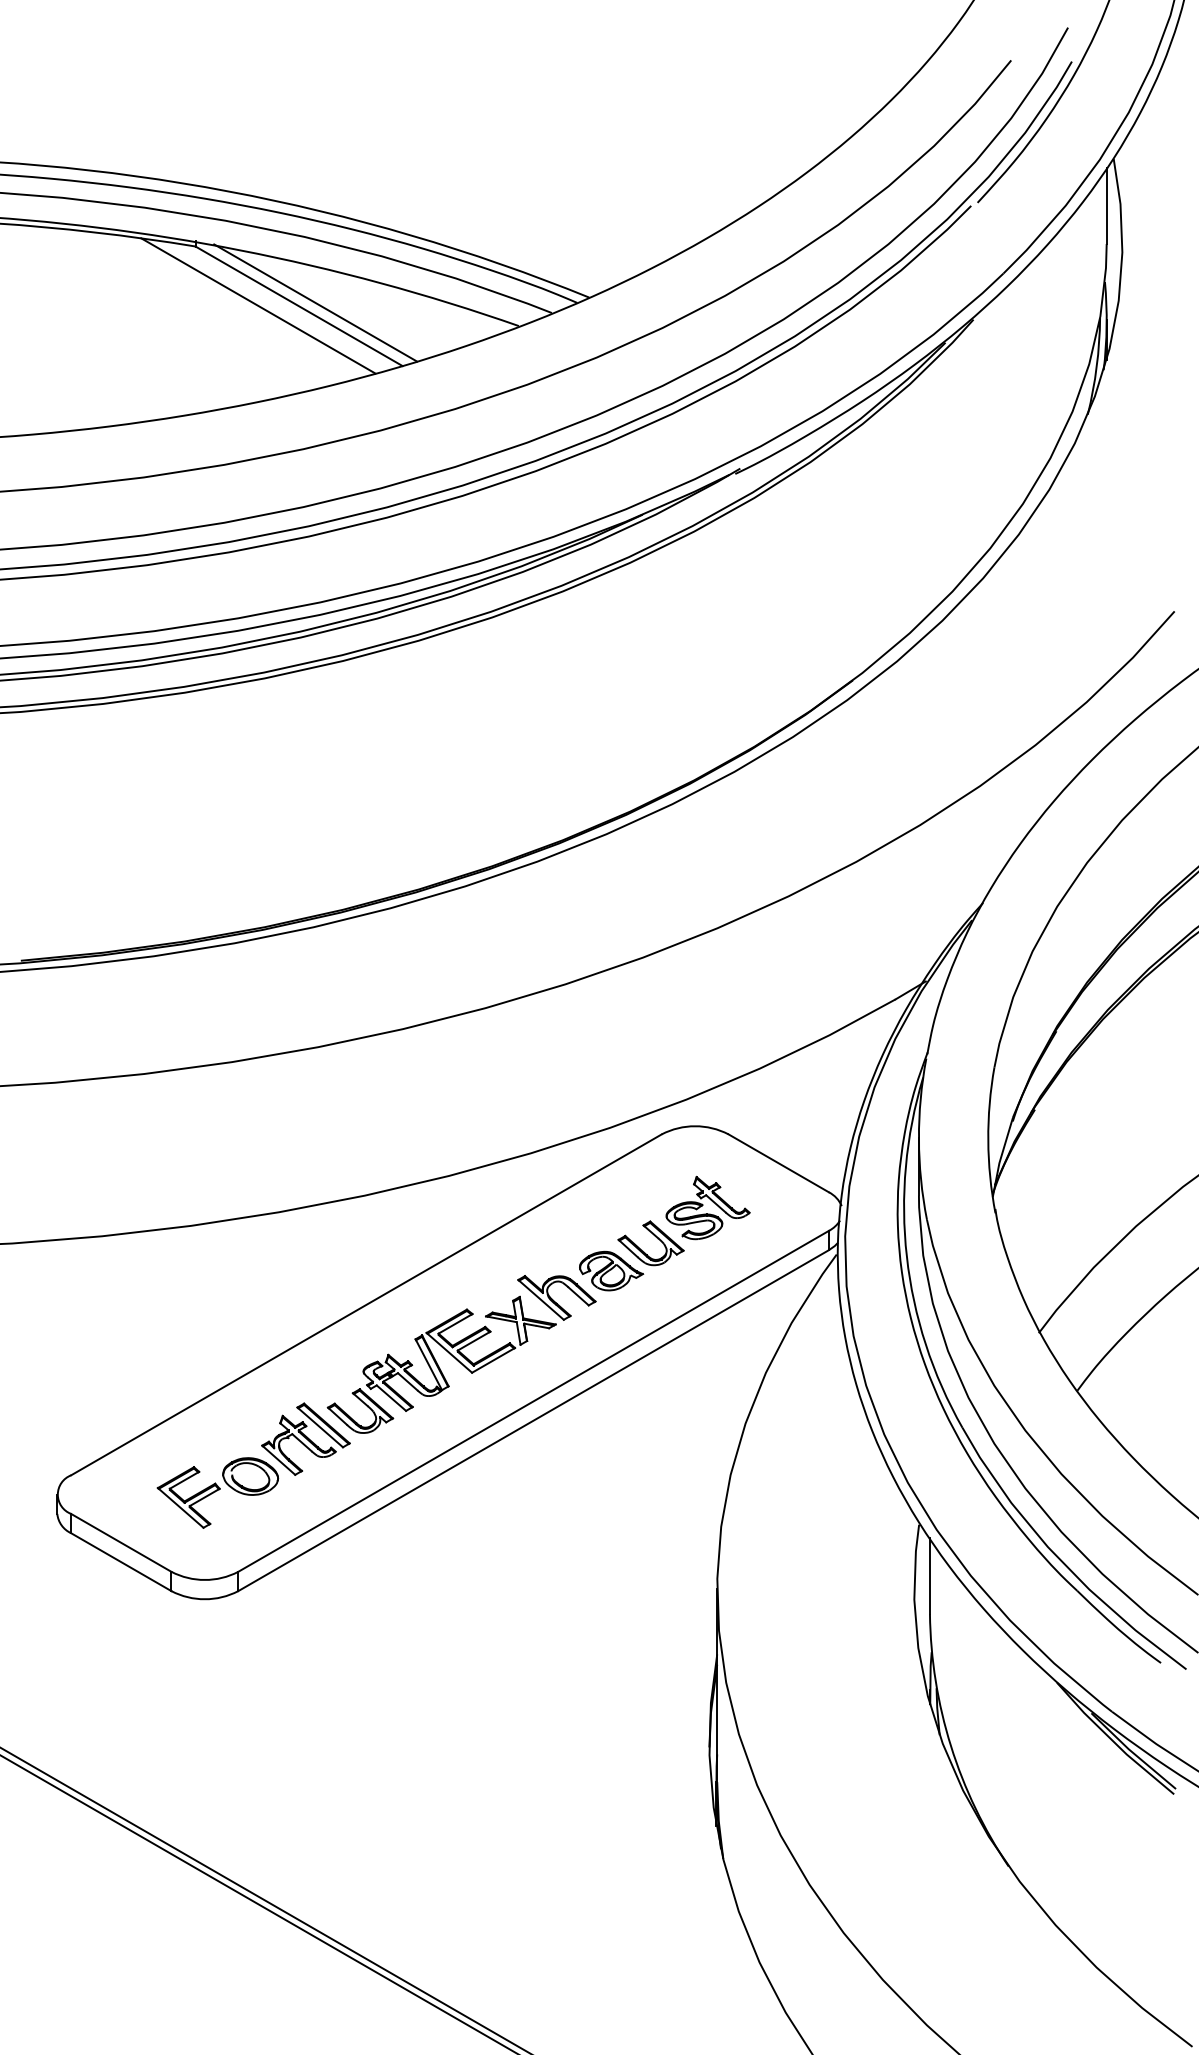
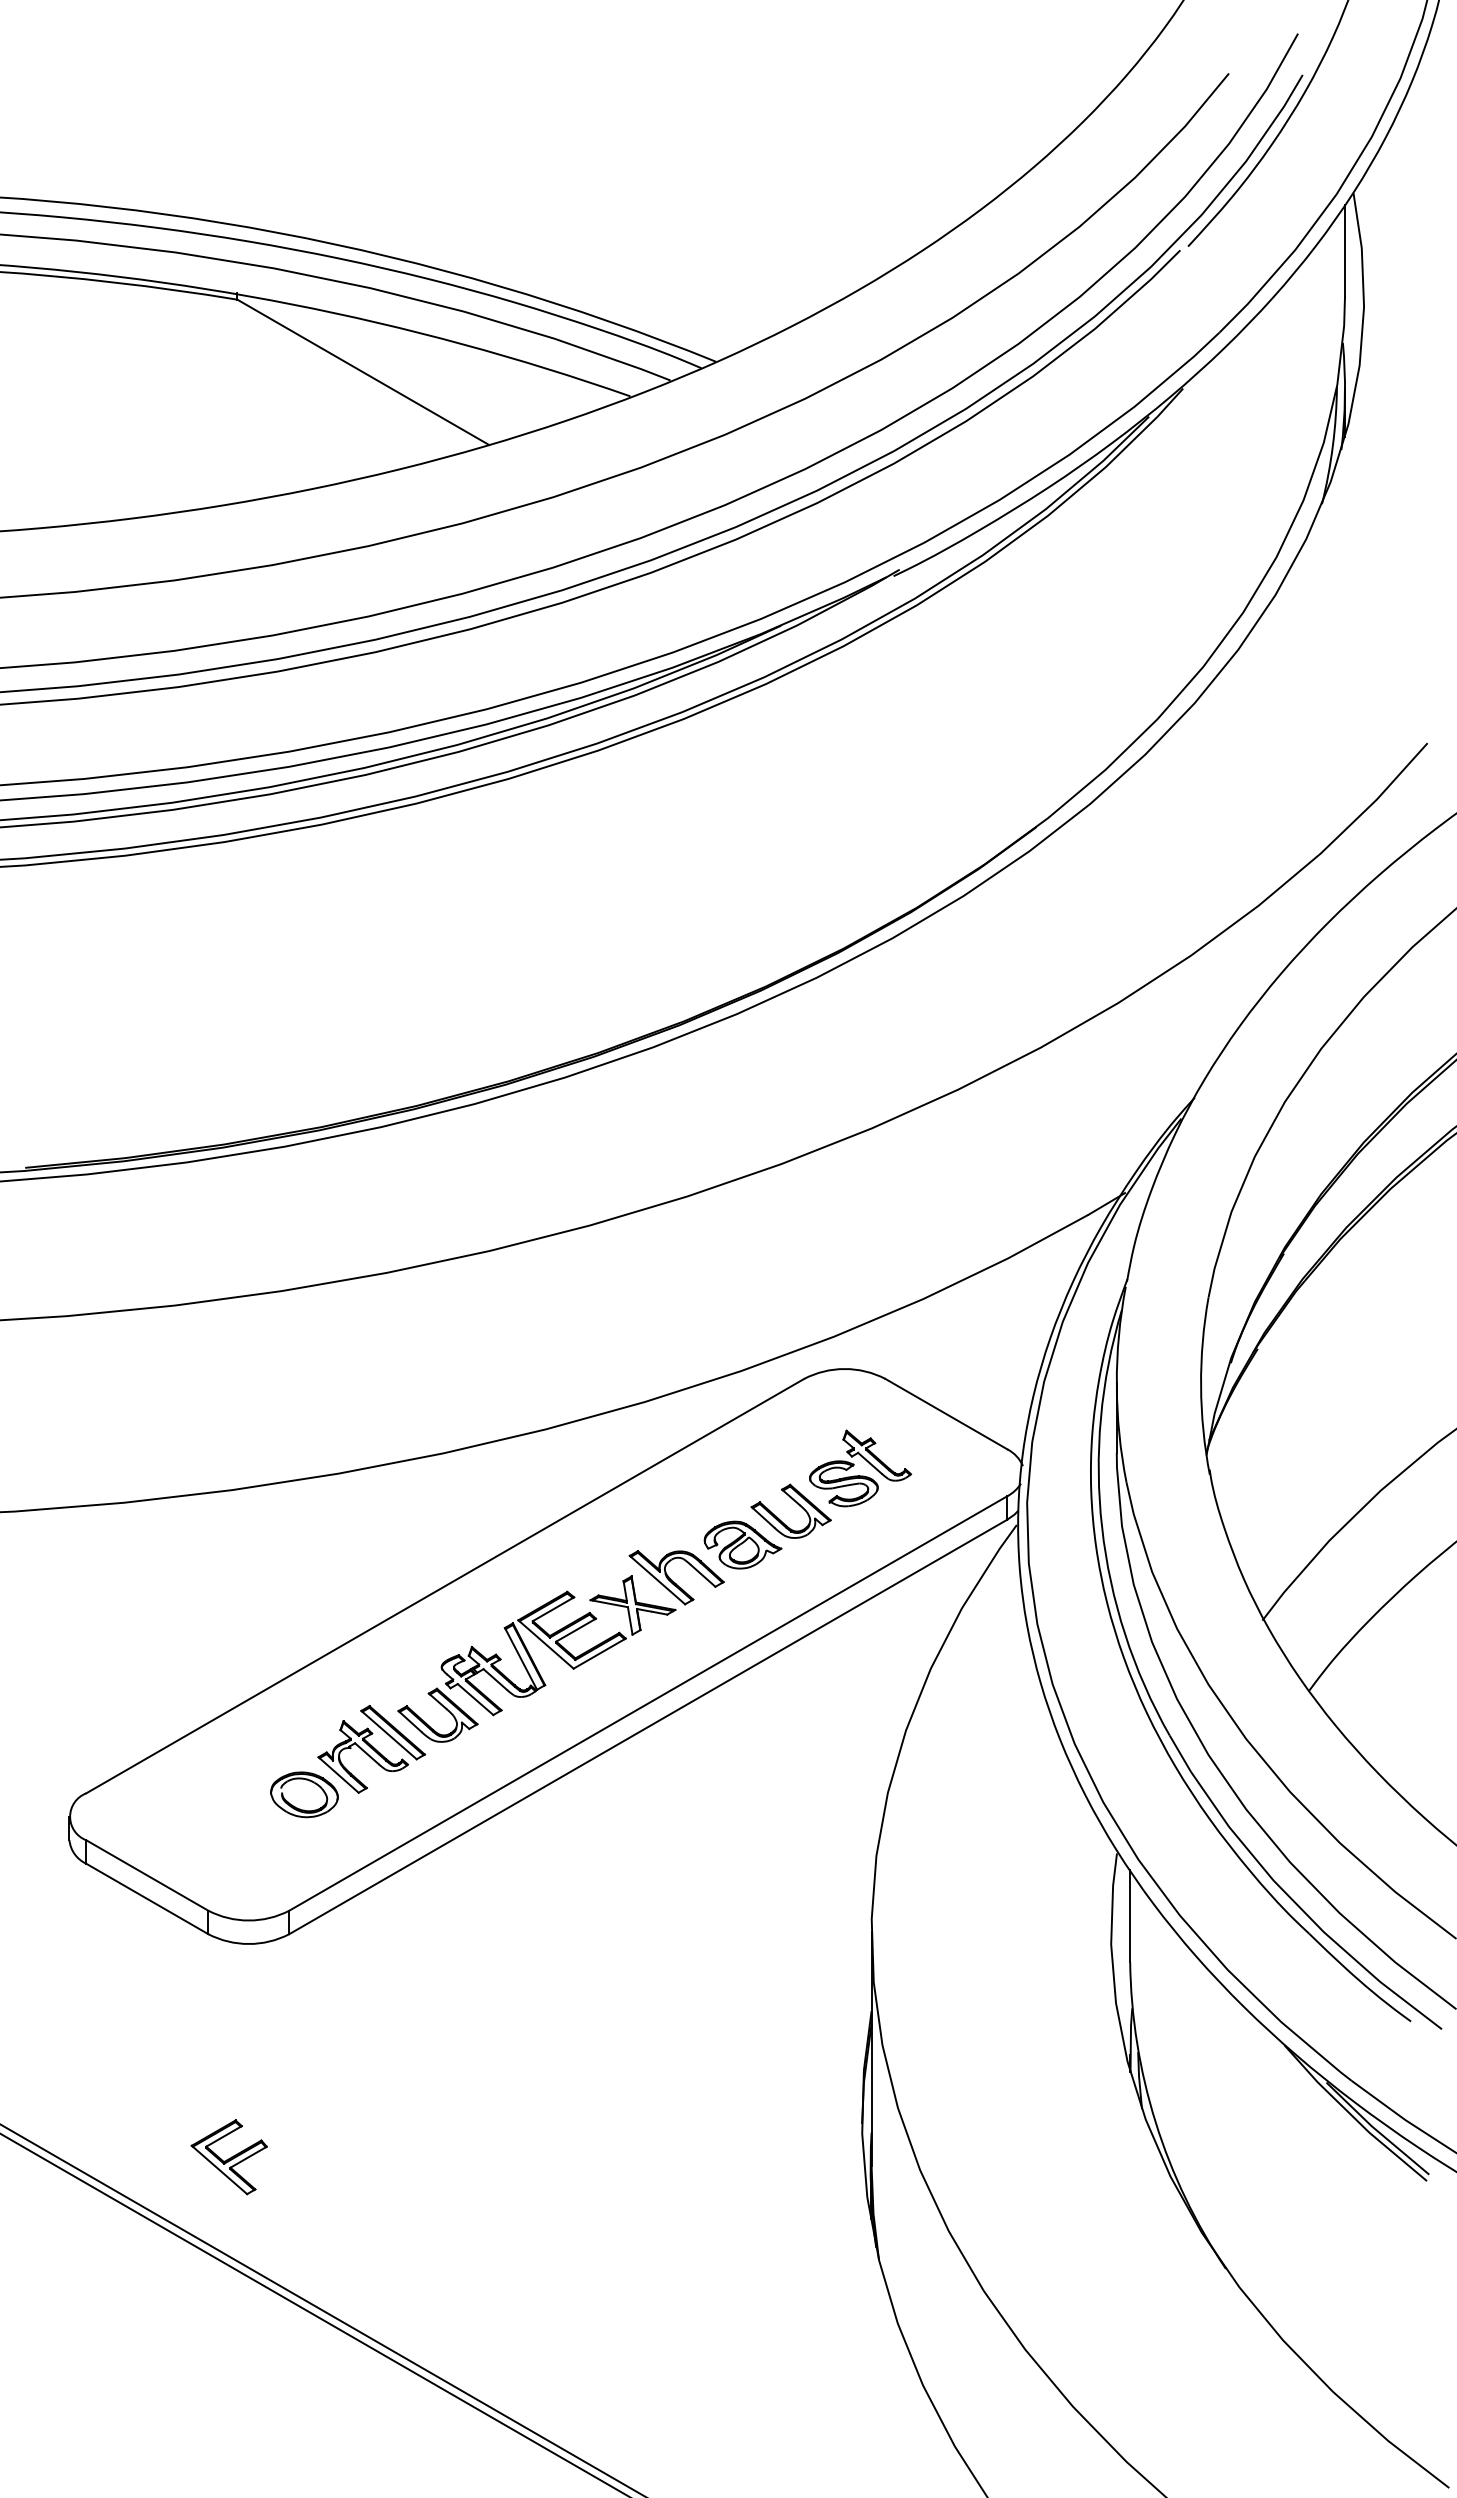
line: (315, 303) -> (383, 368), removed
line: (258, 305) -> (313, 371), removed
part: (188, 1497) -> (228, 2157), moved

